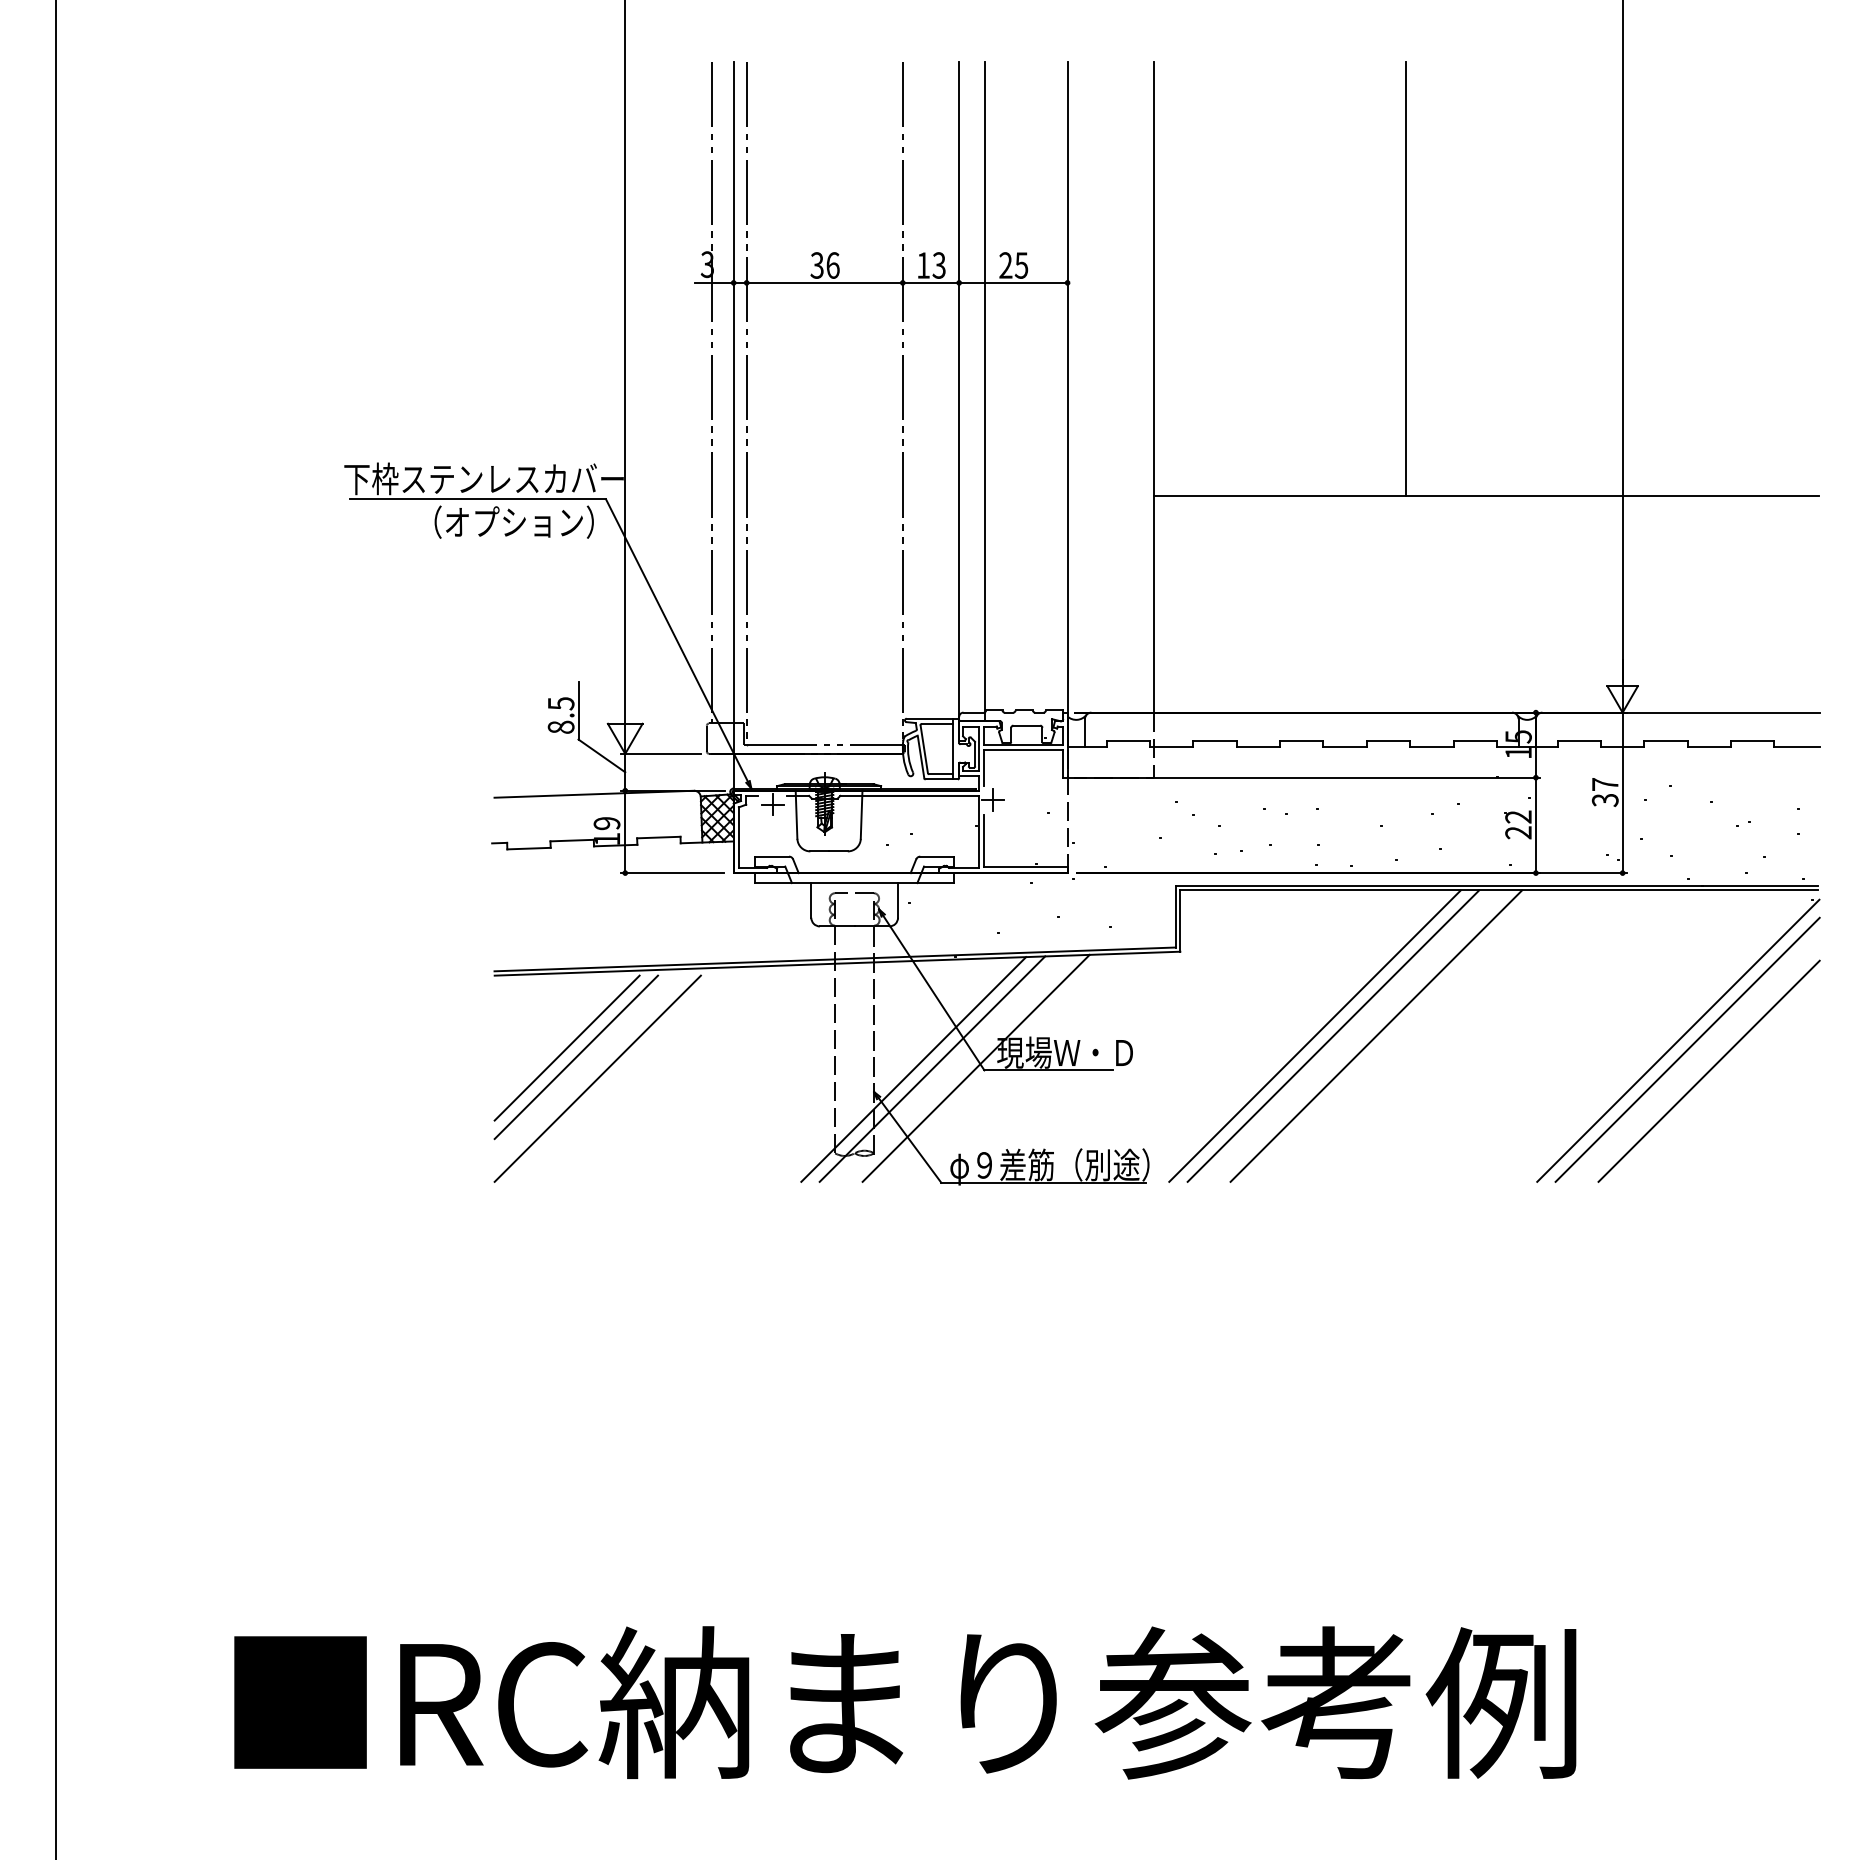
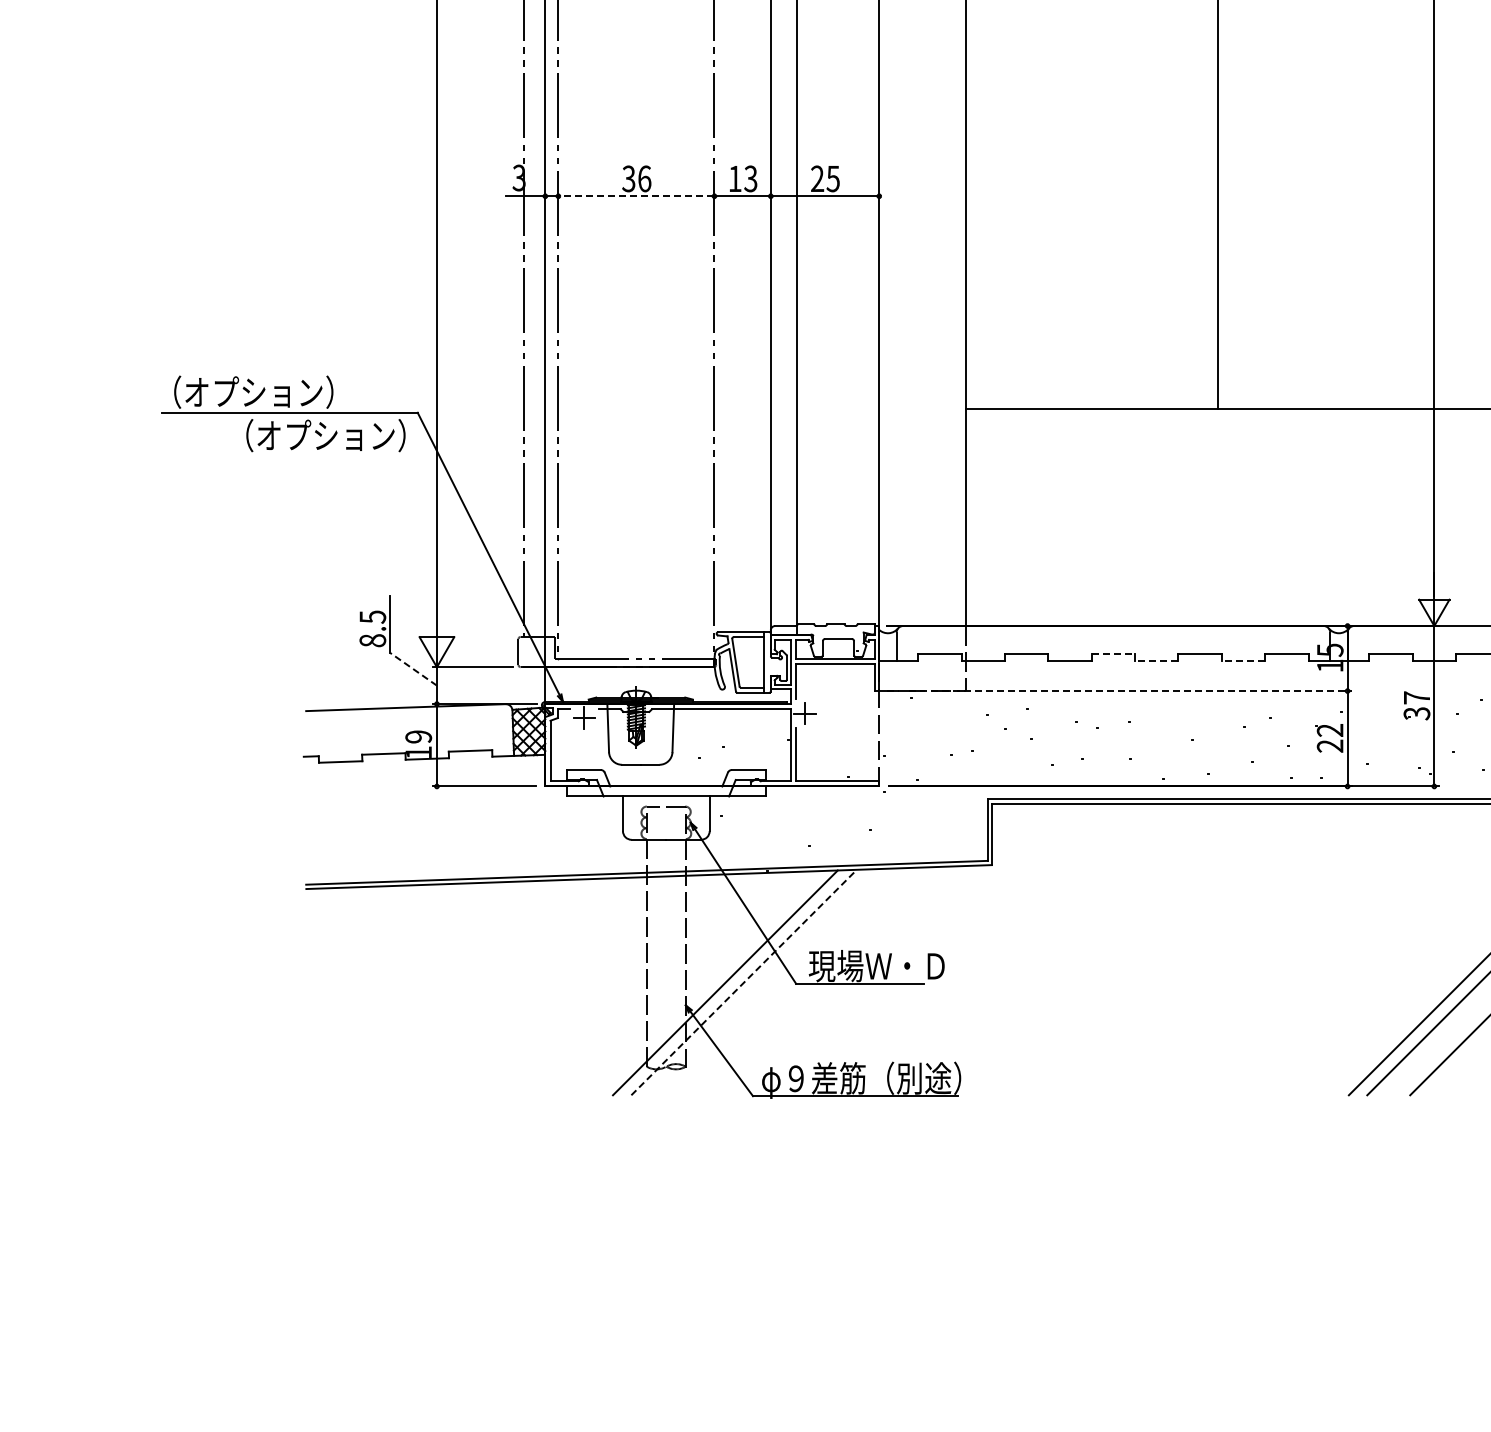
line: (824, 282) -> (636, 195), solid -> dashed
text: (483, 478) -> (295, 391), 下枠ステンレスカバー -> （オプション）
line: (1301, 740) -> (1113, 653), solid -> dashed
line: (1345, 747) -> (1157, 660), solid -> dashed
line: (1431, 747) -> (1243, 660), solid -> dashed
line: (601, 755) -> (413, 668), solid -> dashed
line: (1308, 777) -> (1120, 690), solid -> dashed
line: (1314, 1035) -> (1126, 948), removed
line: (1333, 1035) -> (1145, 948), removed
line: (1376, 1035) -> (1188, 948), removed
line: (566, 1047) -> (378, 960), removed
line: (576, 1057) -> (388, 970), removed
line: (975, 1067) -> (787, 980), removed
line: (932, 1068) -> (744, 981), solid -> dashed
line: (597, 1078) -> (409, 991), removed

